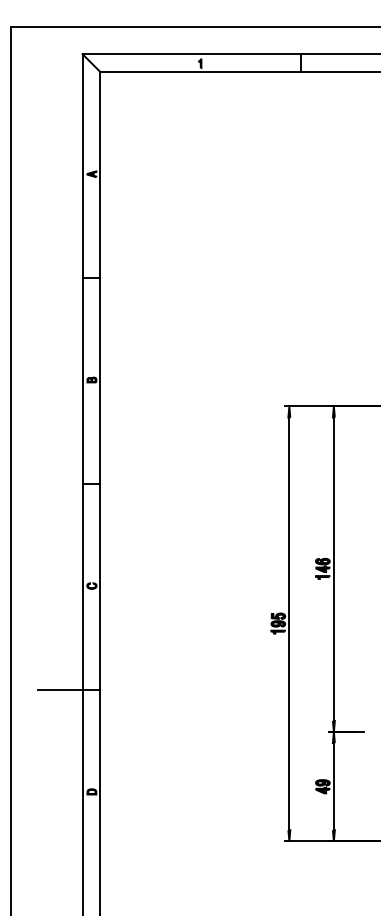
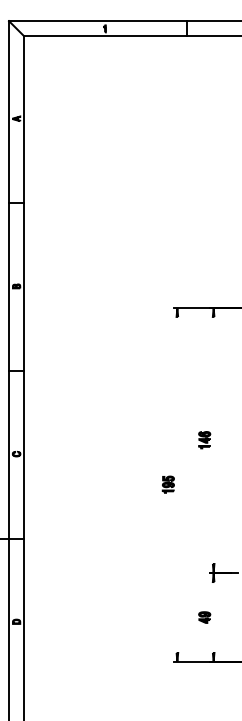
line: (333, 568) -> (213, 439), removed
line: (289, 623) -> (177, 484), removed
line: (333, 786) -> (213, 617), removed

